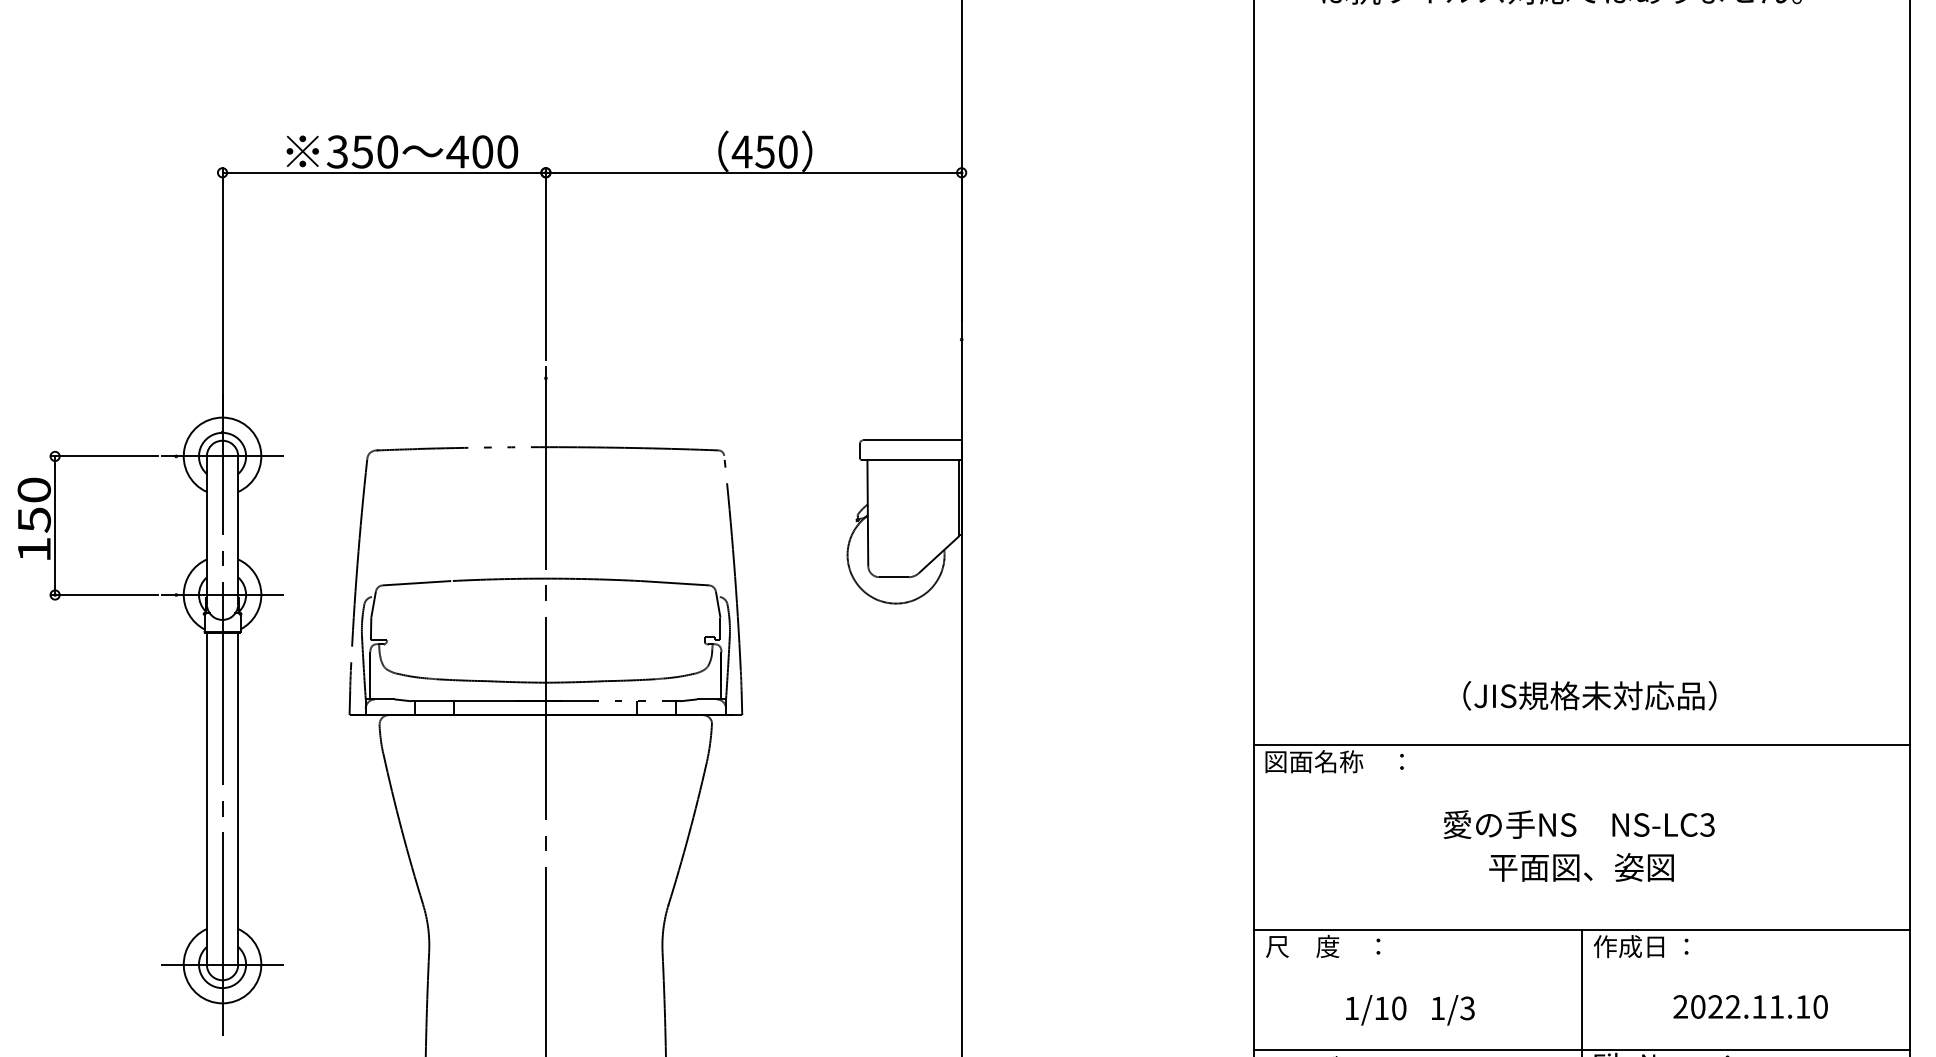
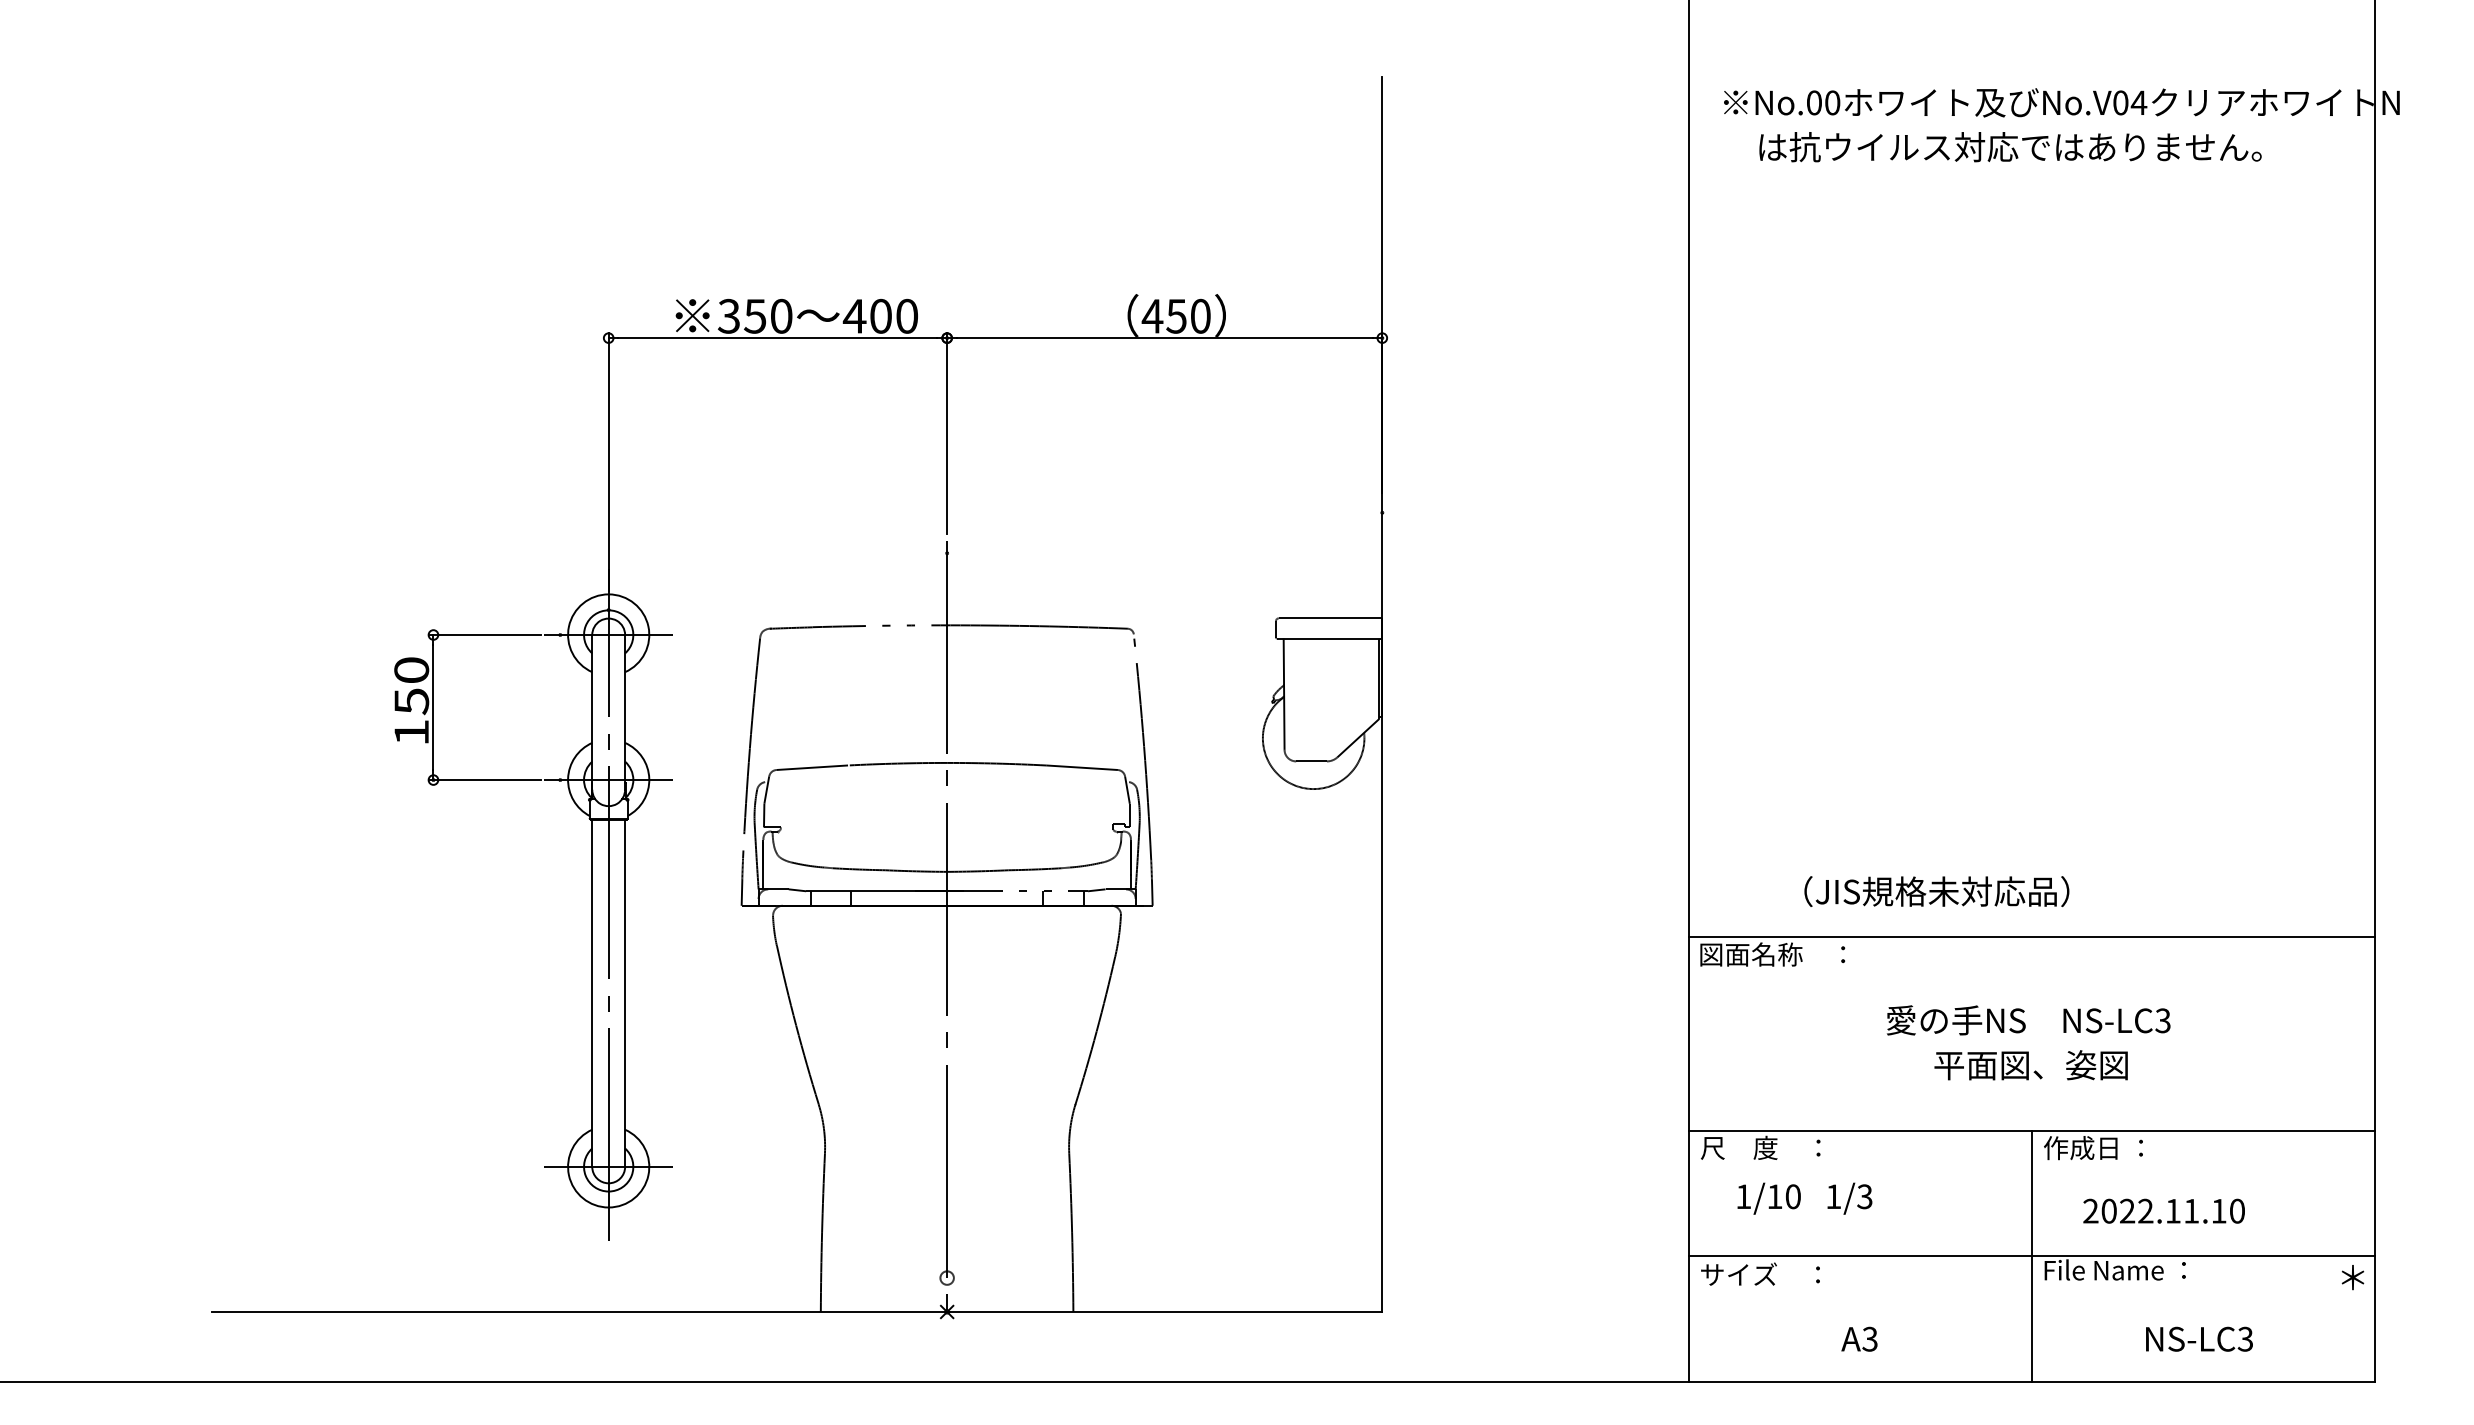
text: (1589, 695) -> (1936, 891), moved
text: (1750, 1006) -> (2163, 1210), moved
text: (1409, 1010) -> (1804, 1198), moved

